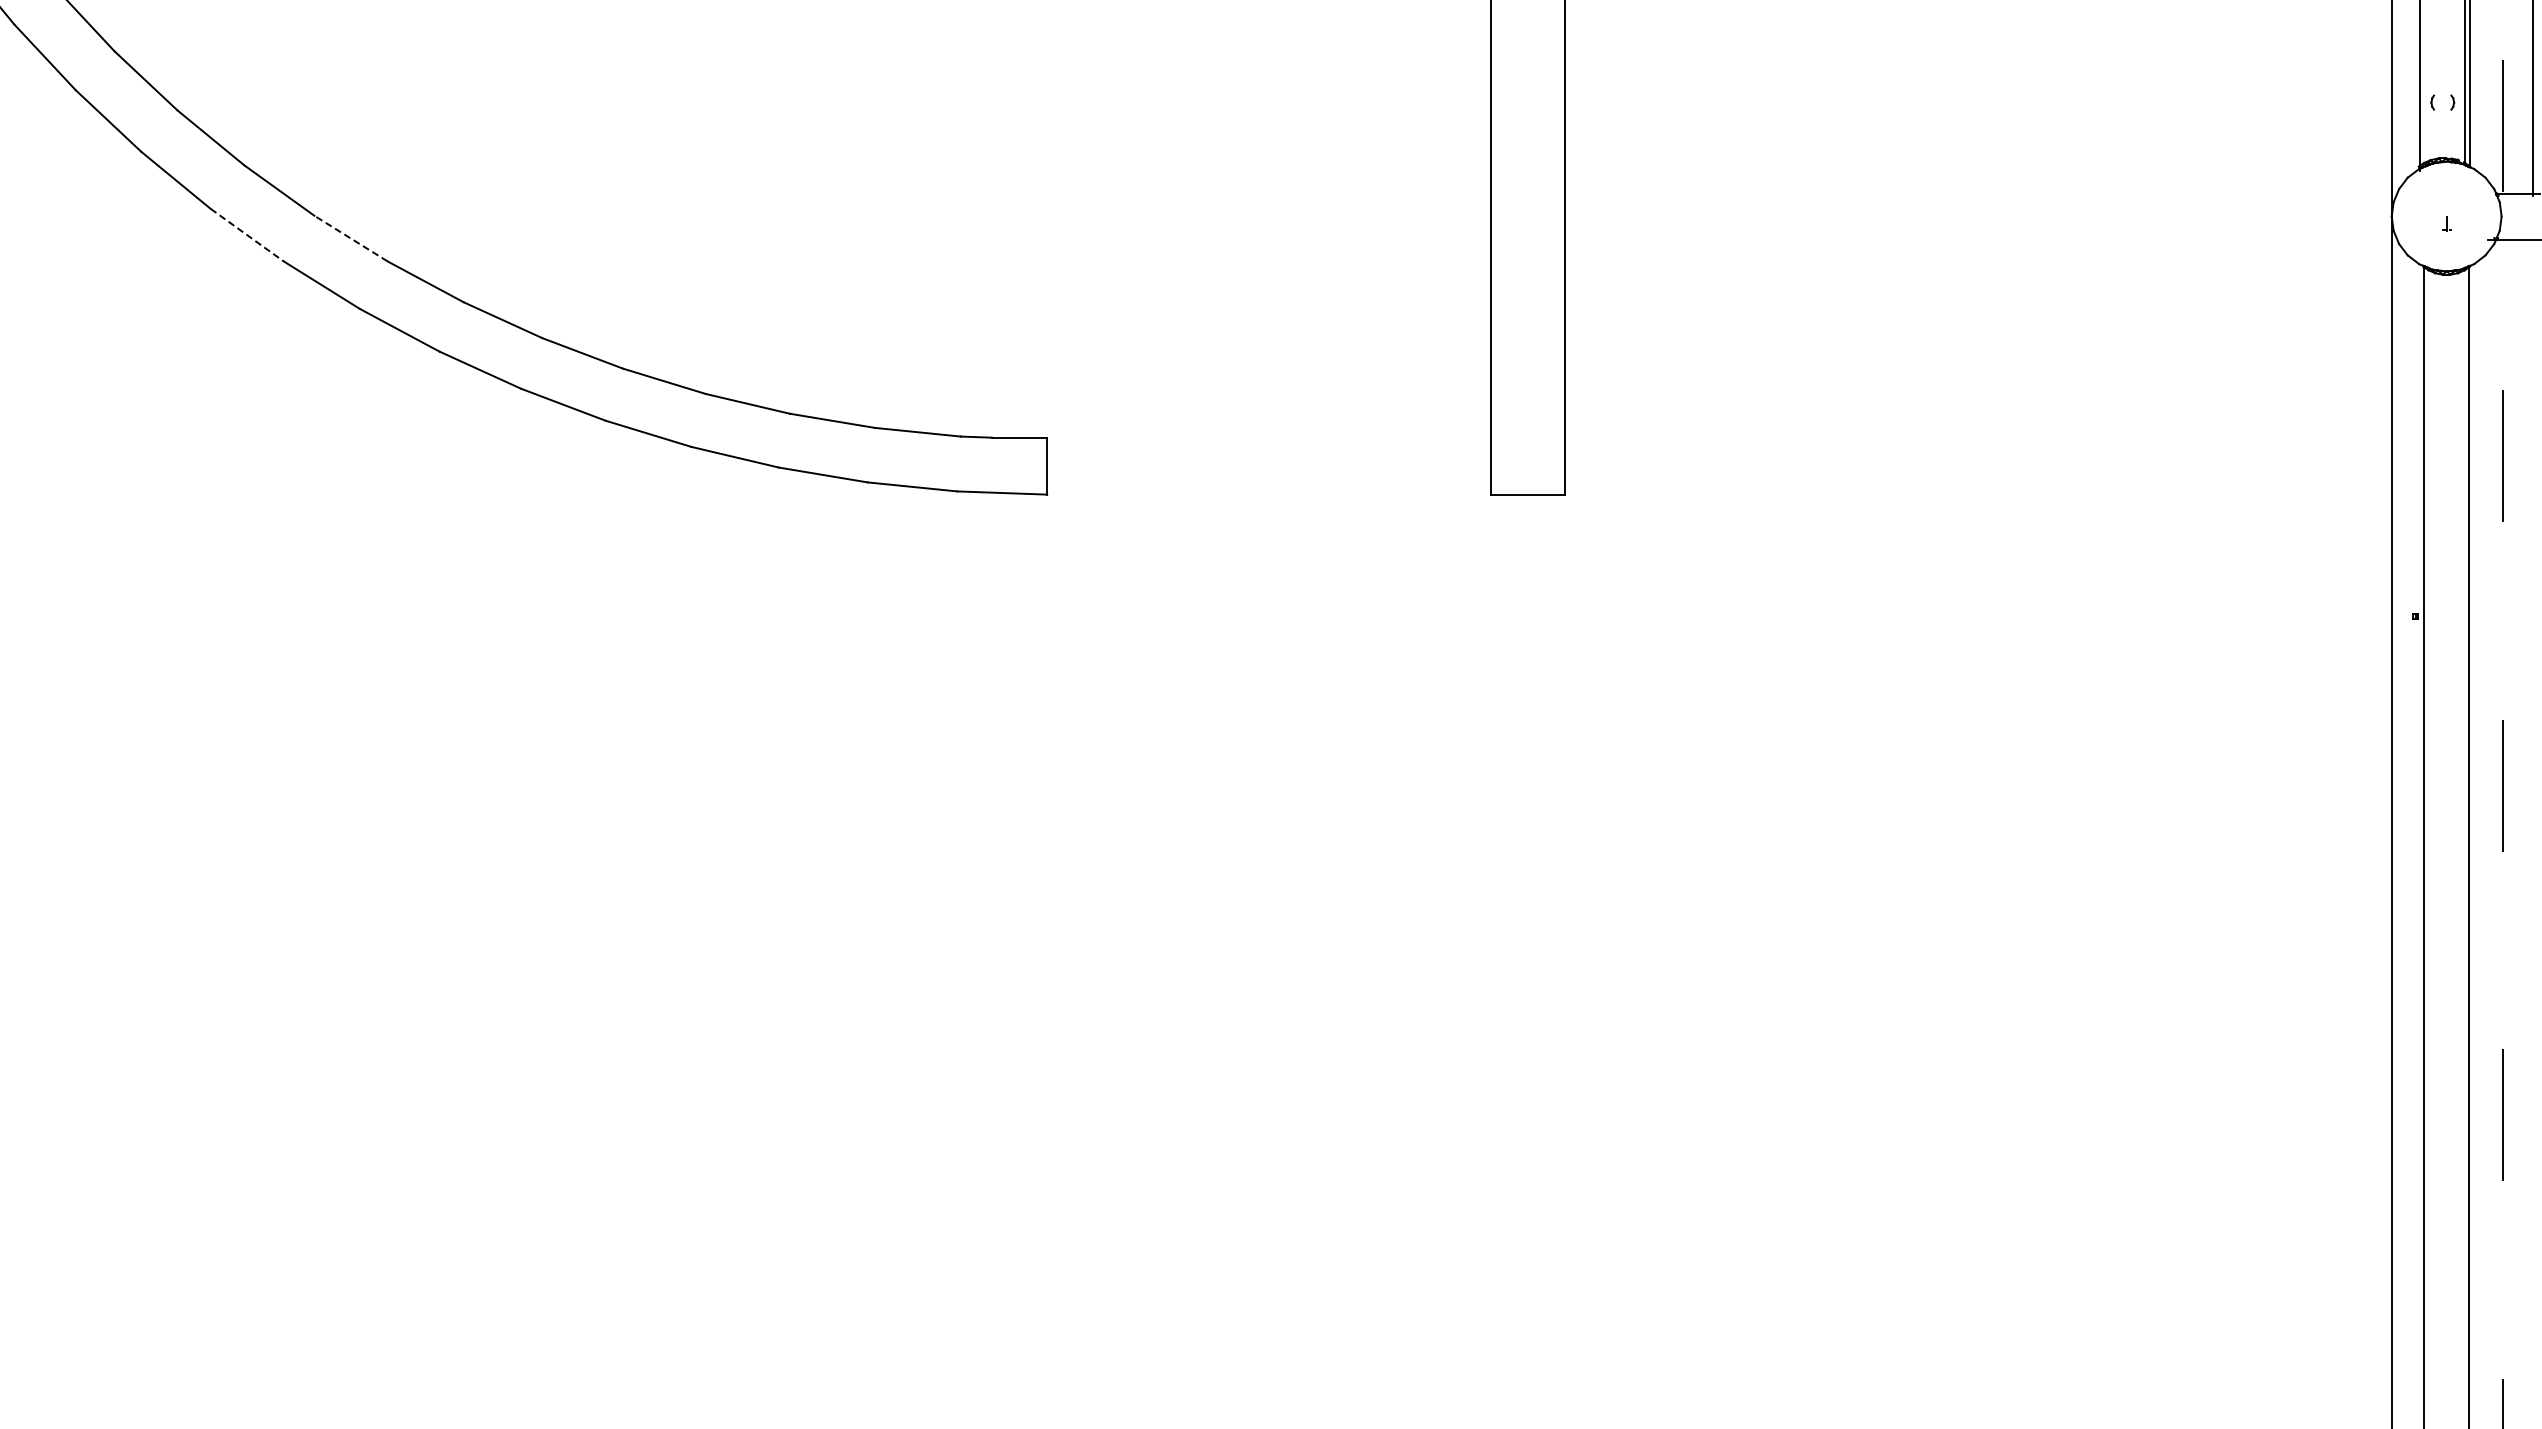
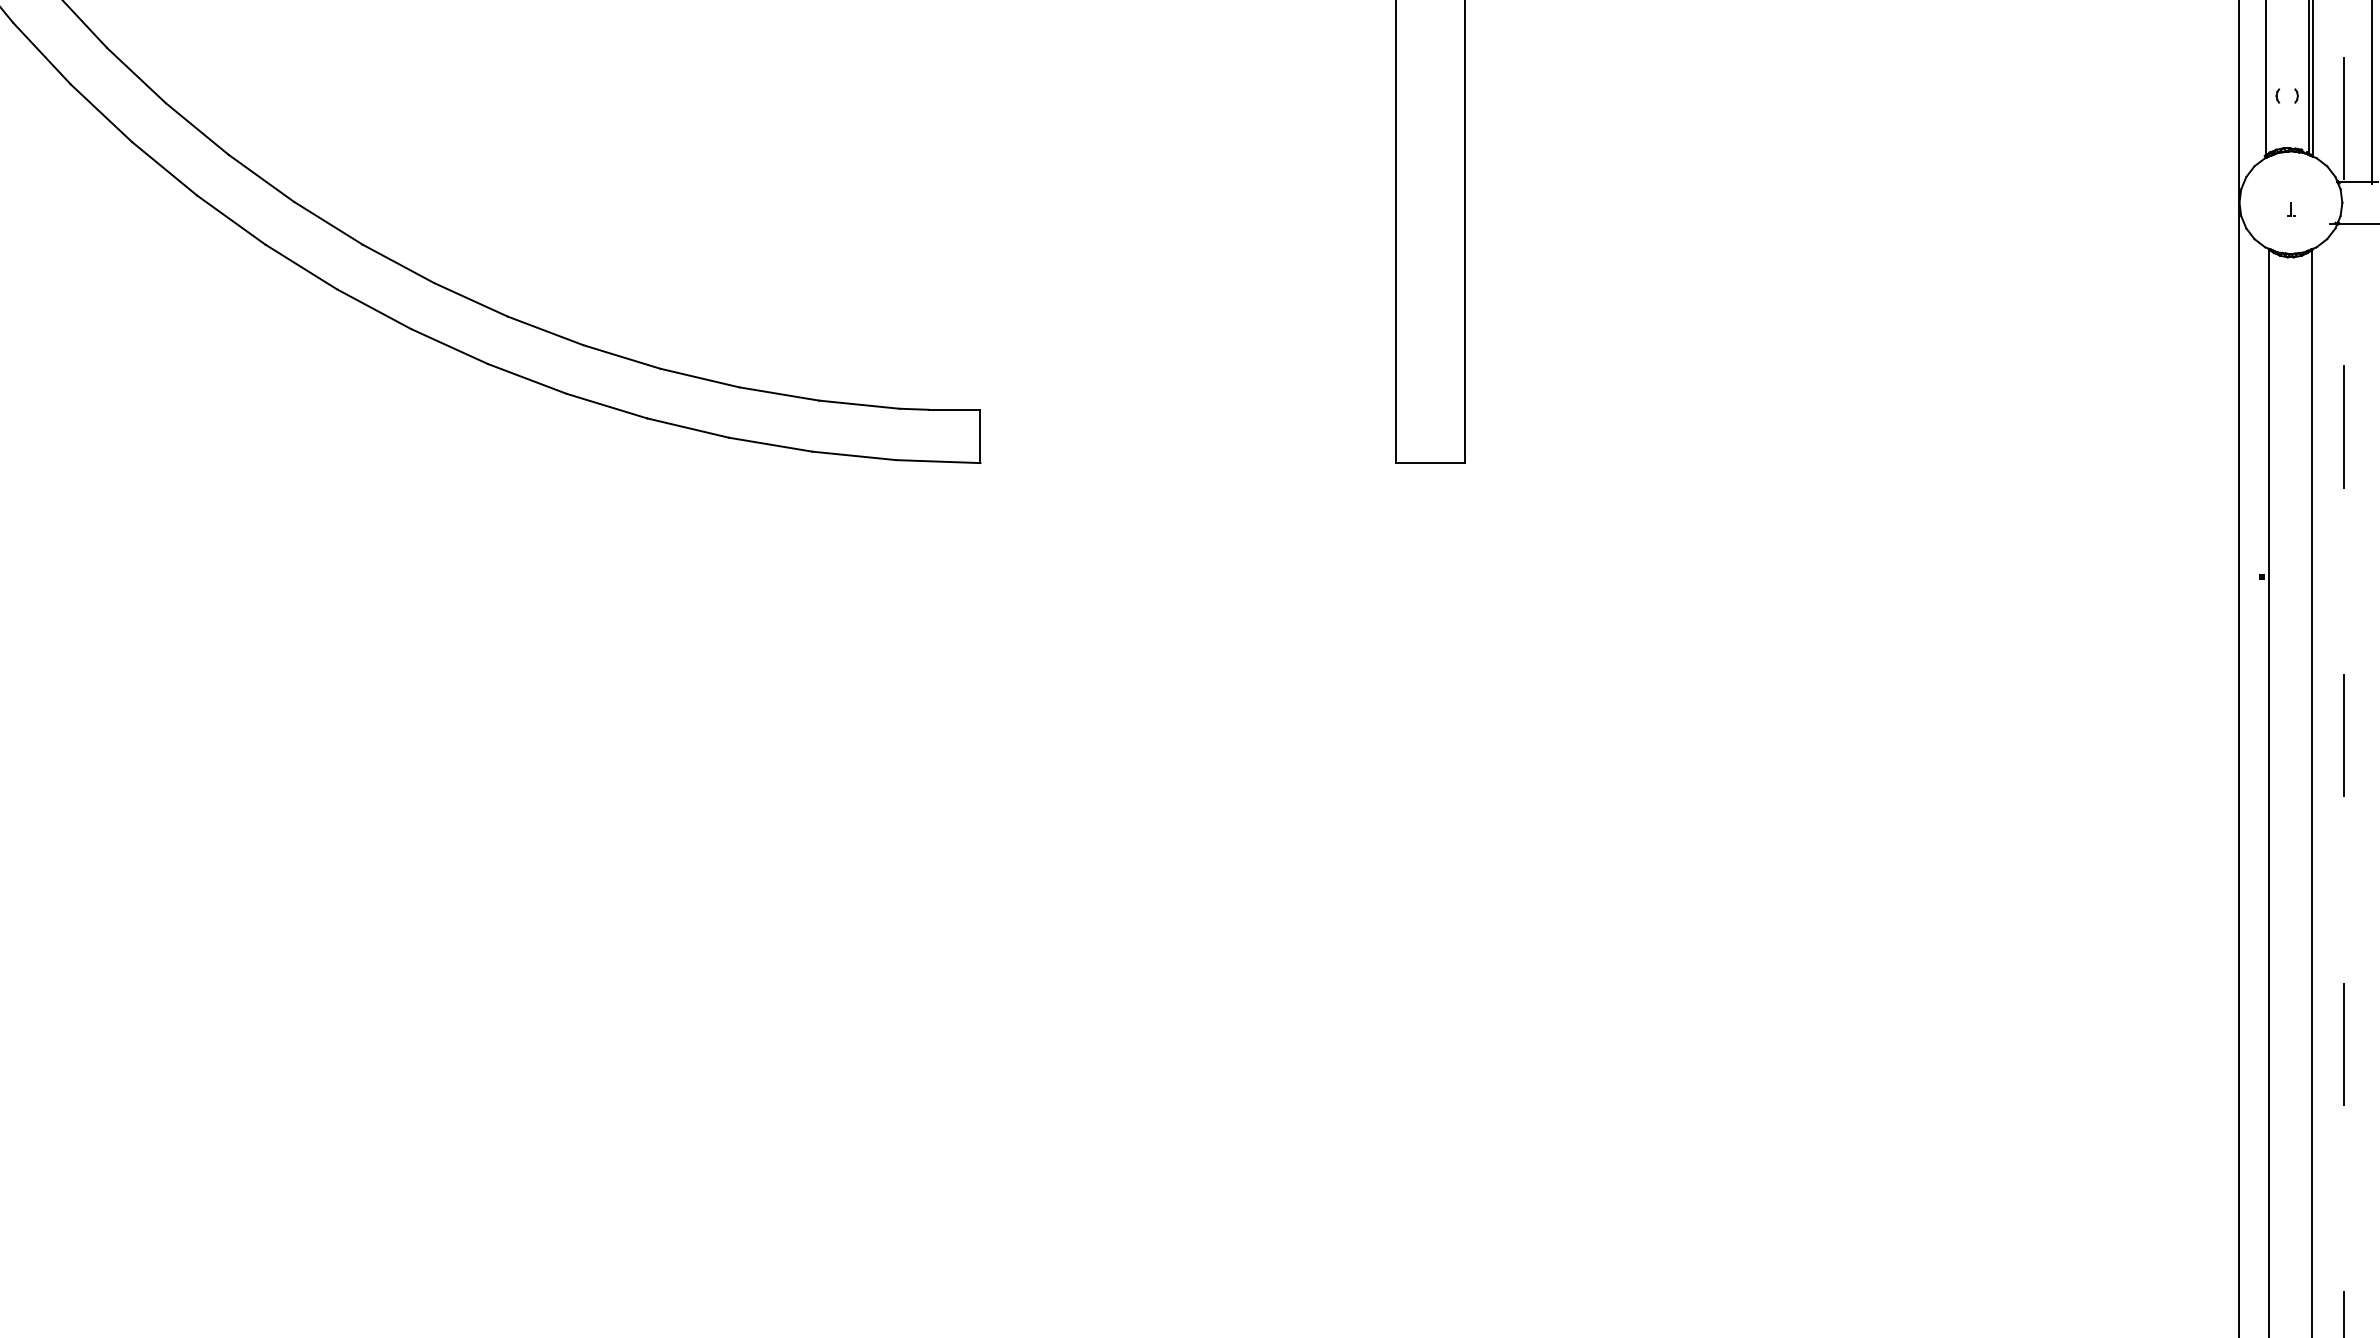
line: (247, 235) -> (231, 220), dashed -> solid
line: (350, 238) -> (328, 223), dashed -> solid

